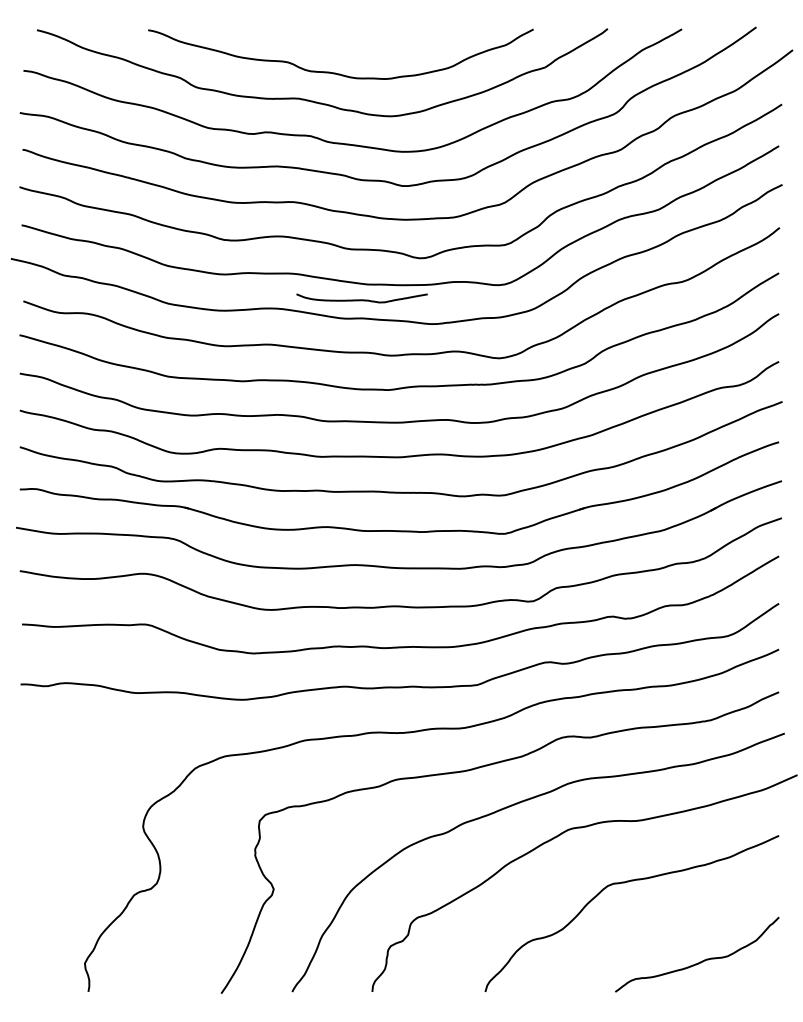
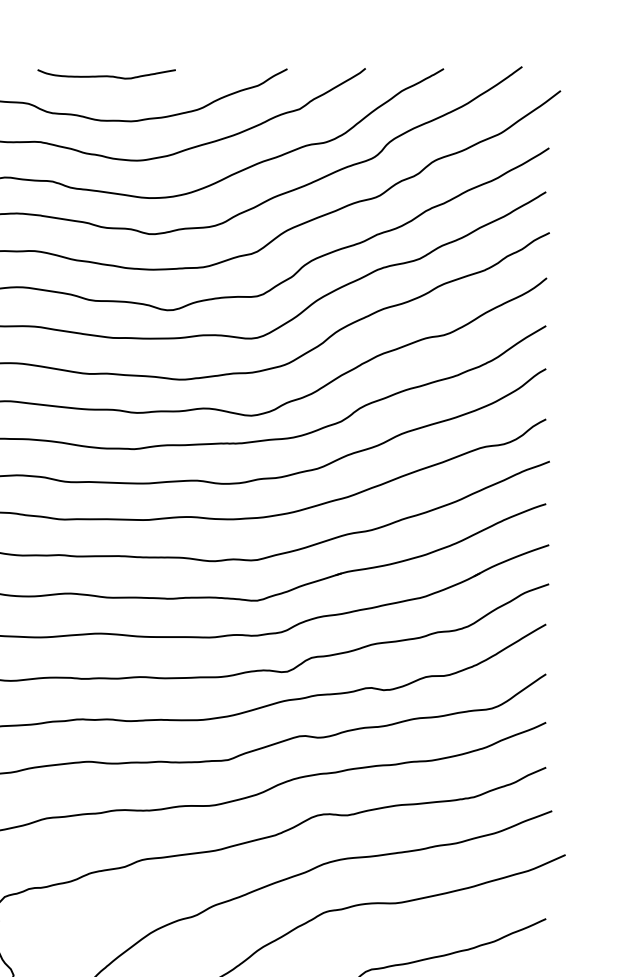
curve: (361, 299) -> (106, 75), moved

